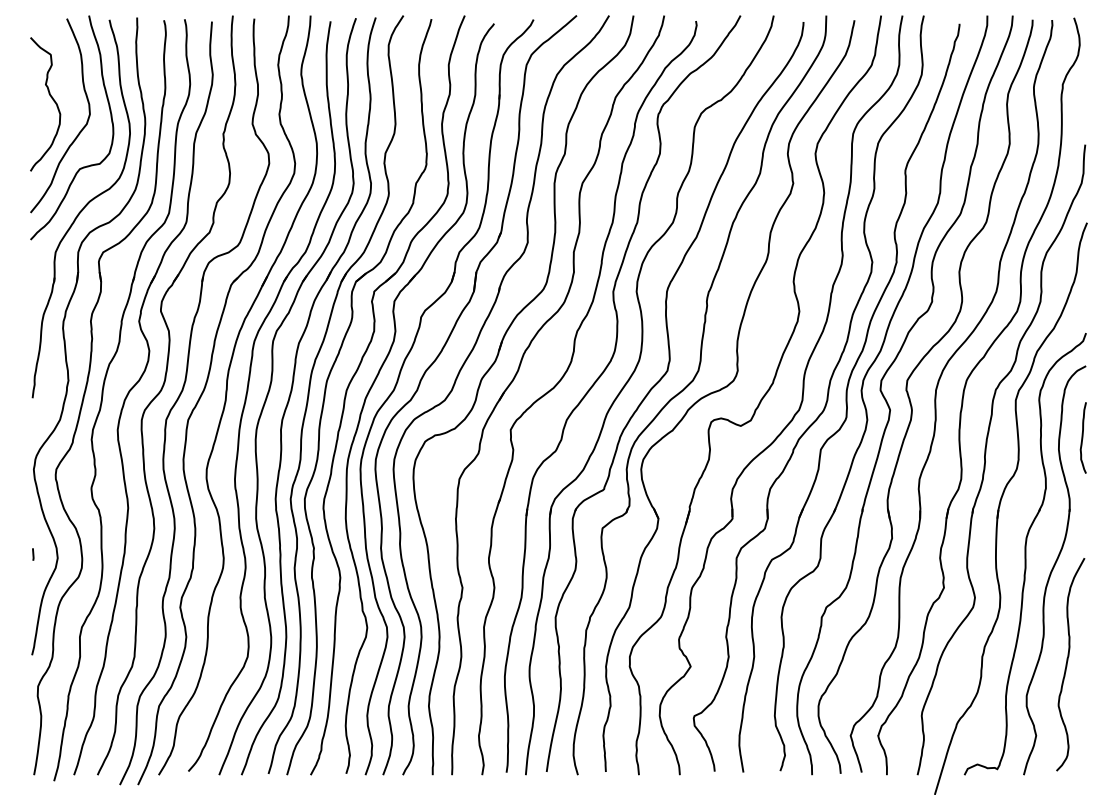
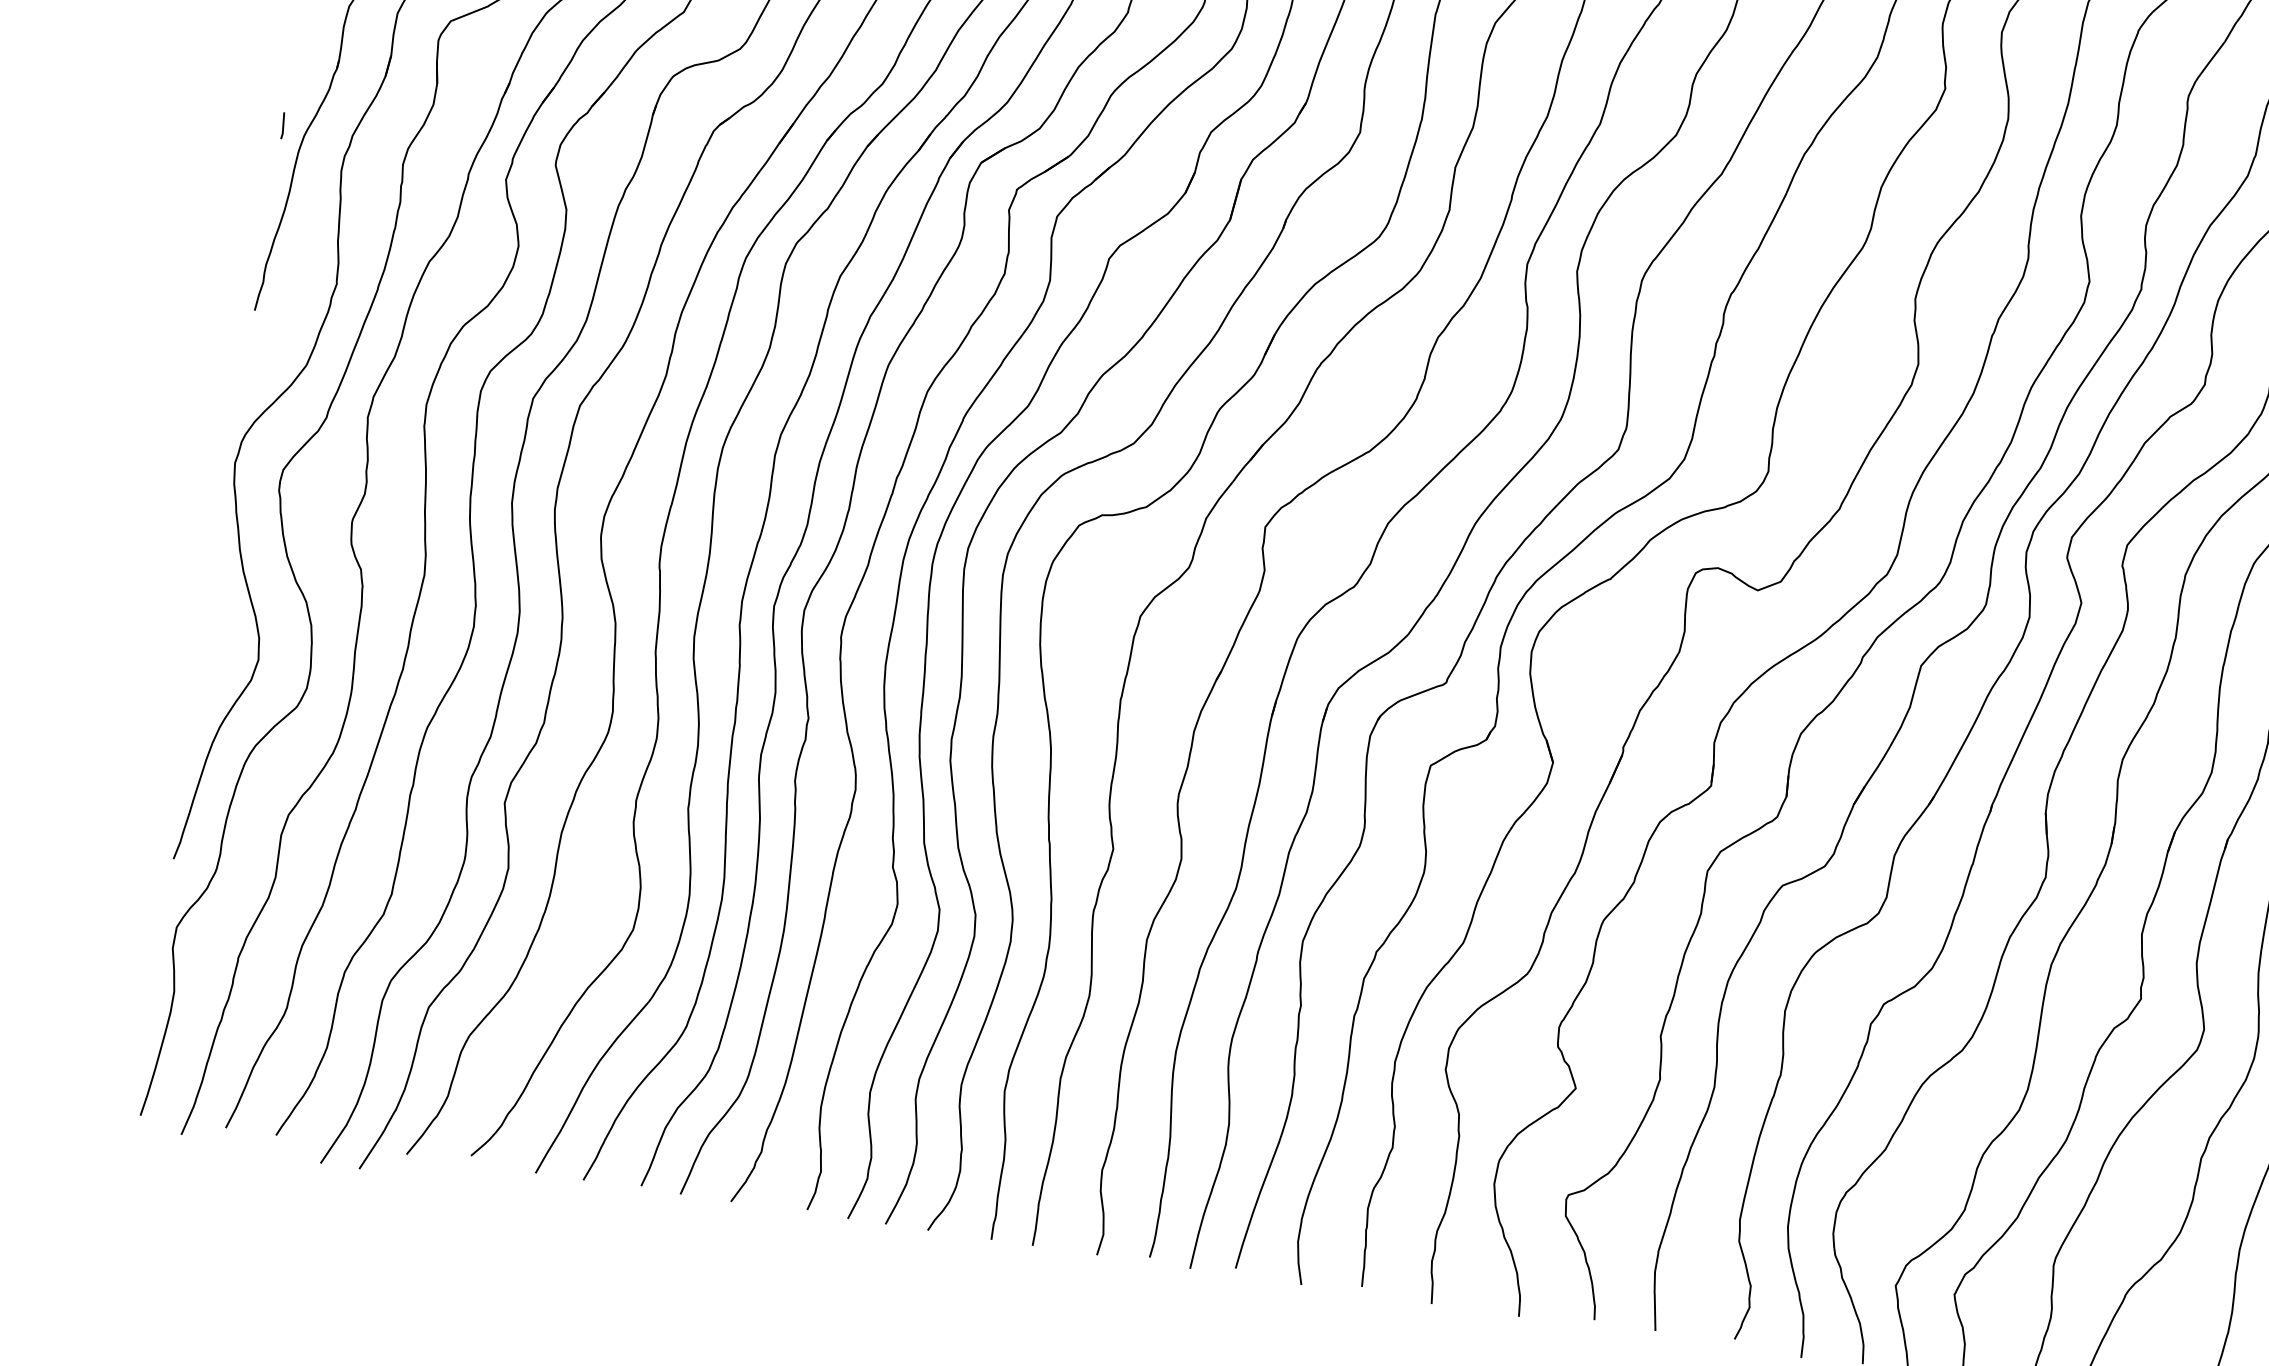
line: (33, 554) -> (283, 125), moved

